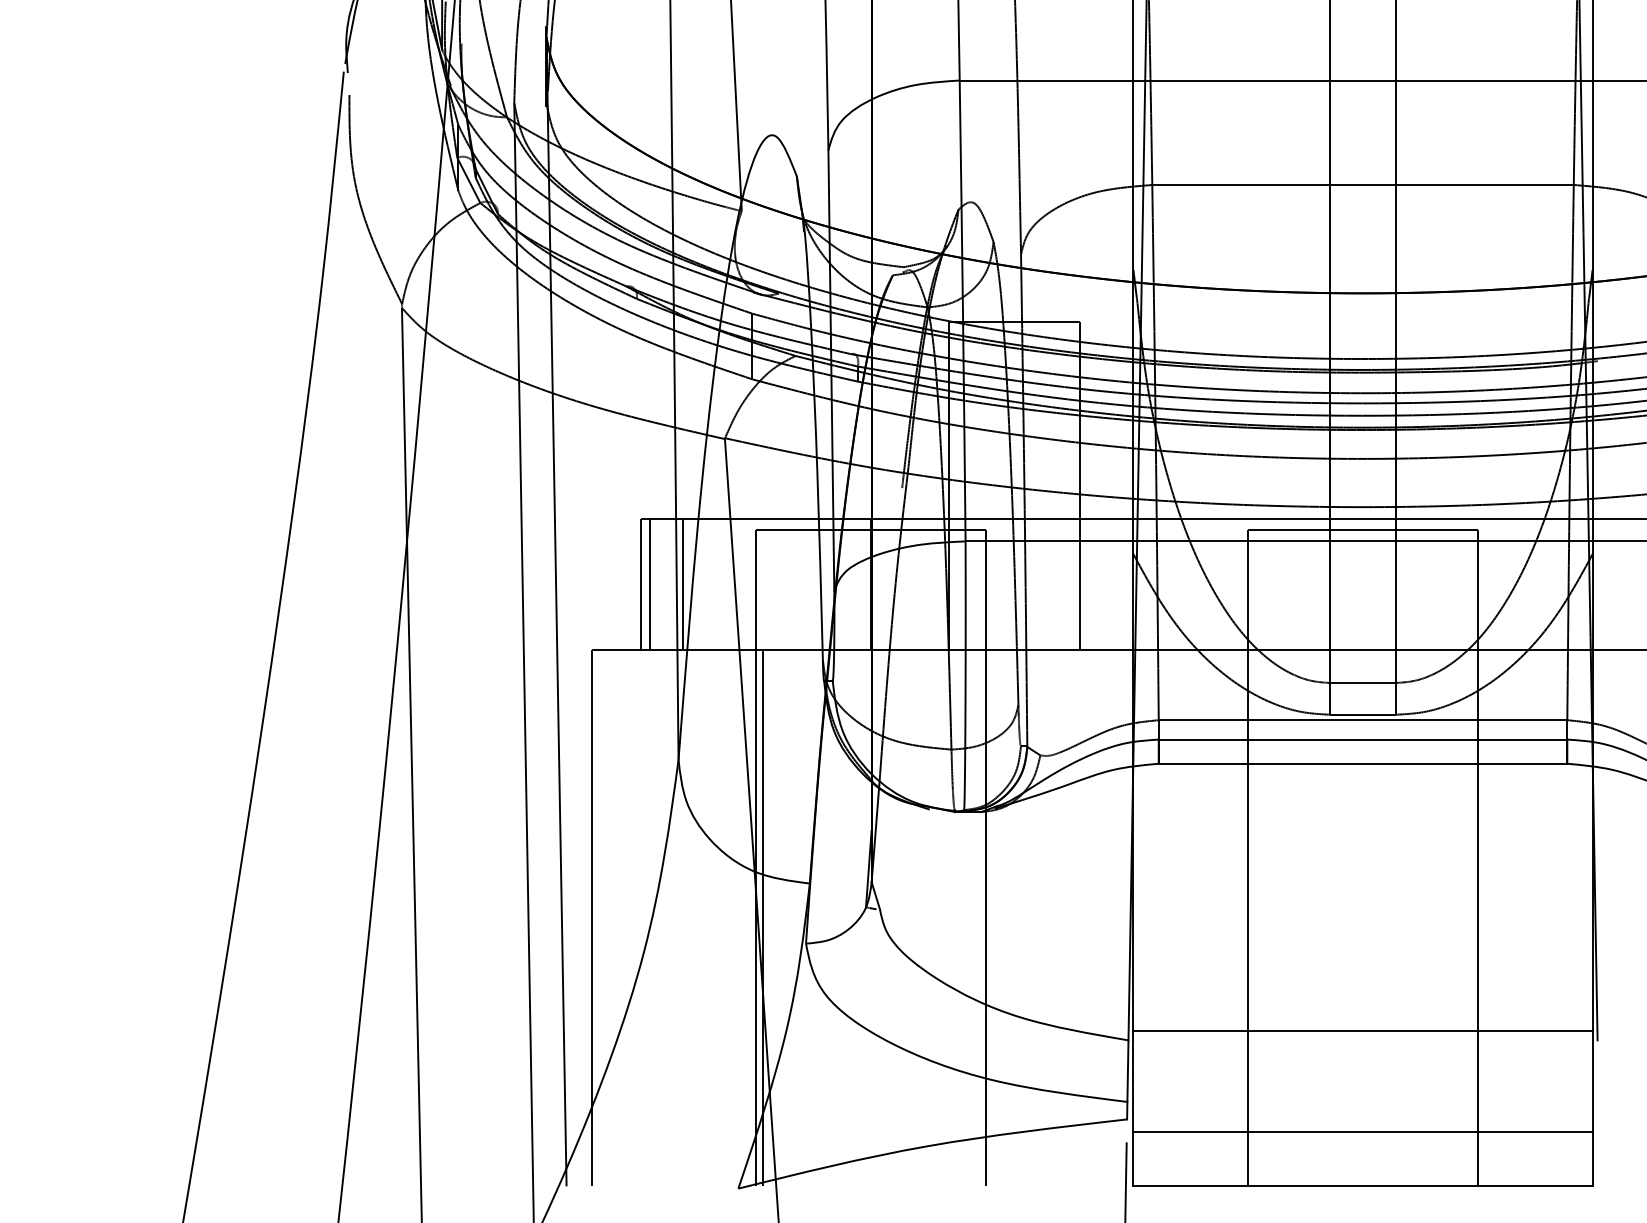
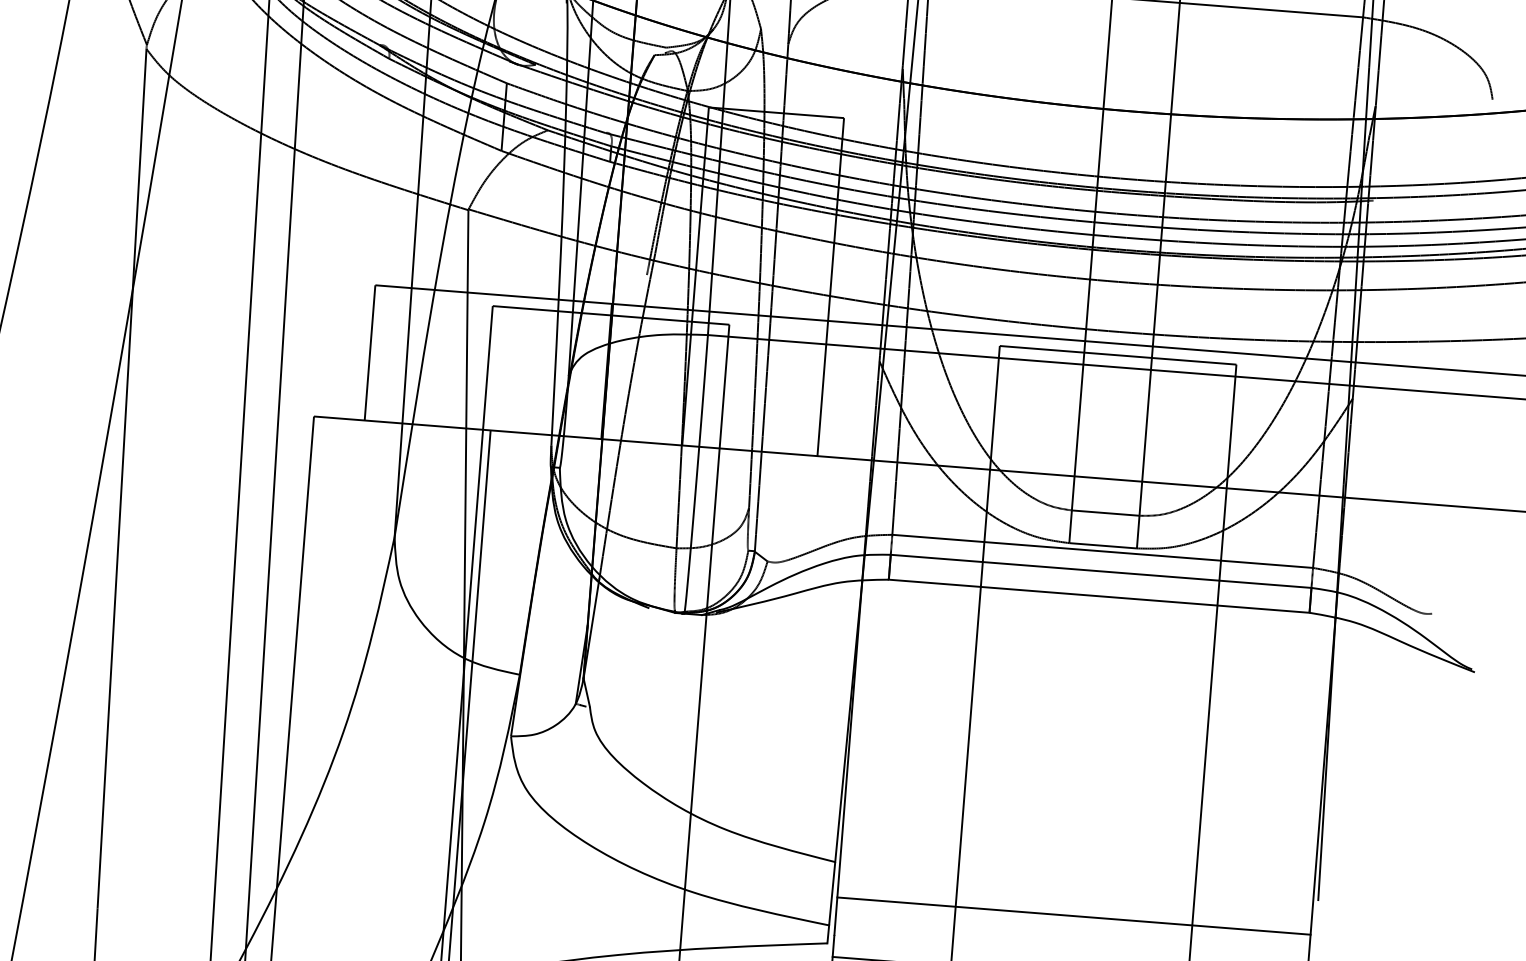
line: (650, 583) -> (380, 352), removed
line: (682, 583) -> (413, 355), removed
line: (1362, 1031) -> (1073, 916), moved

